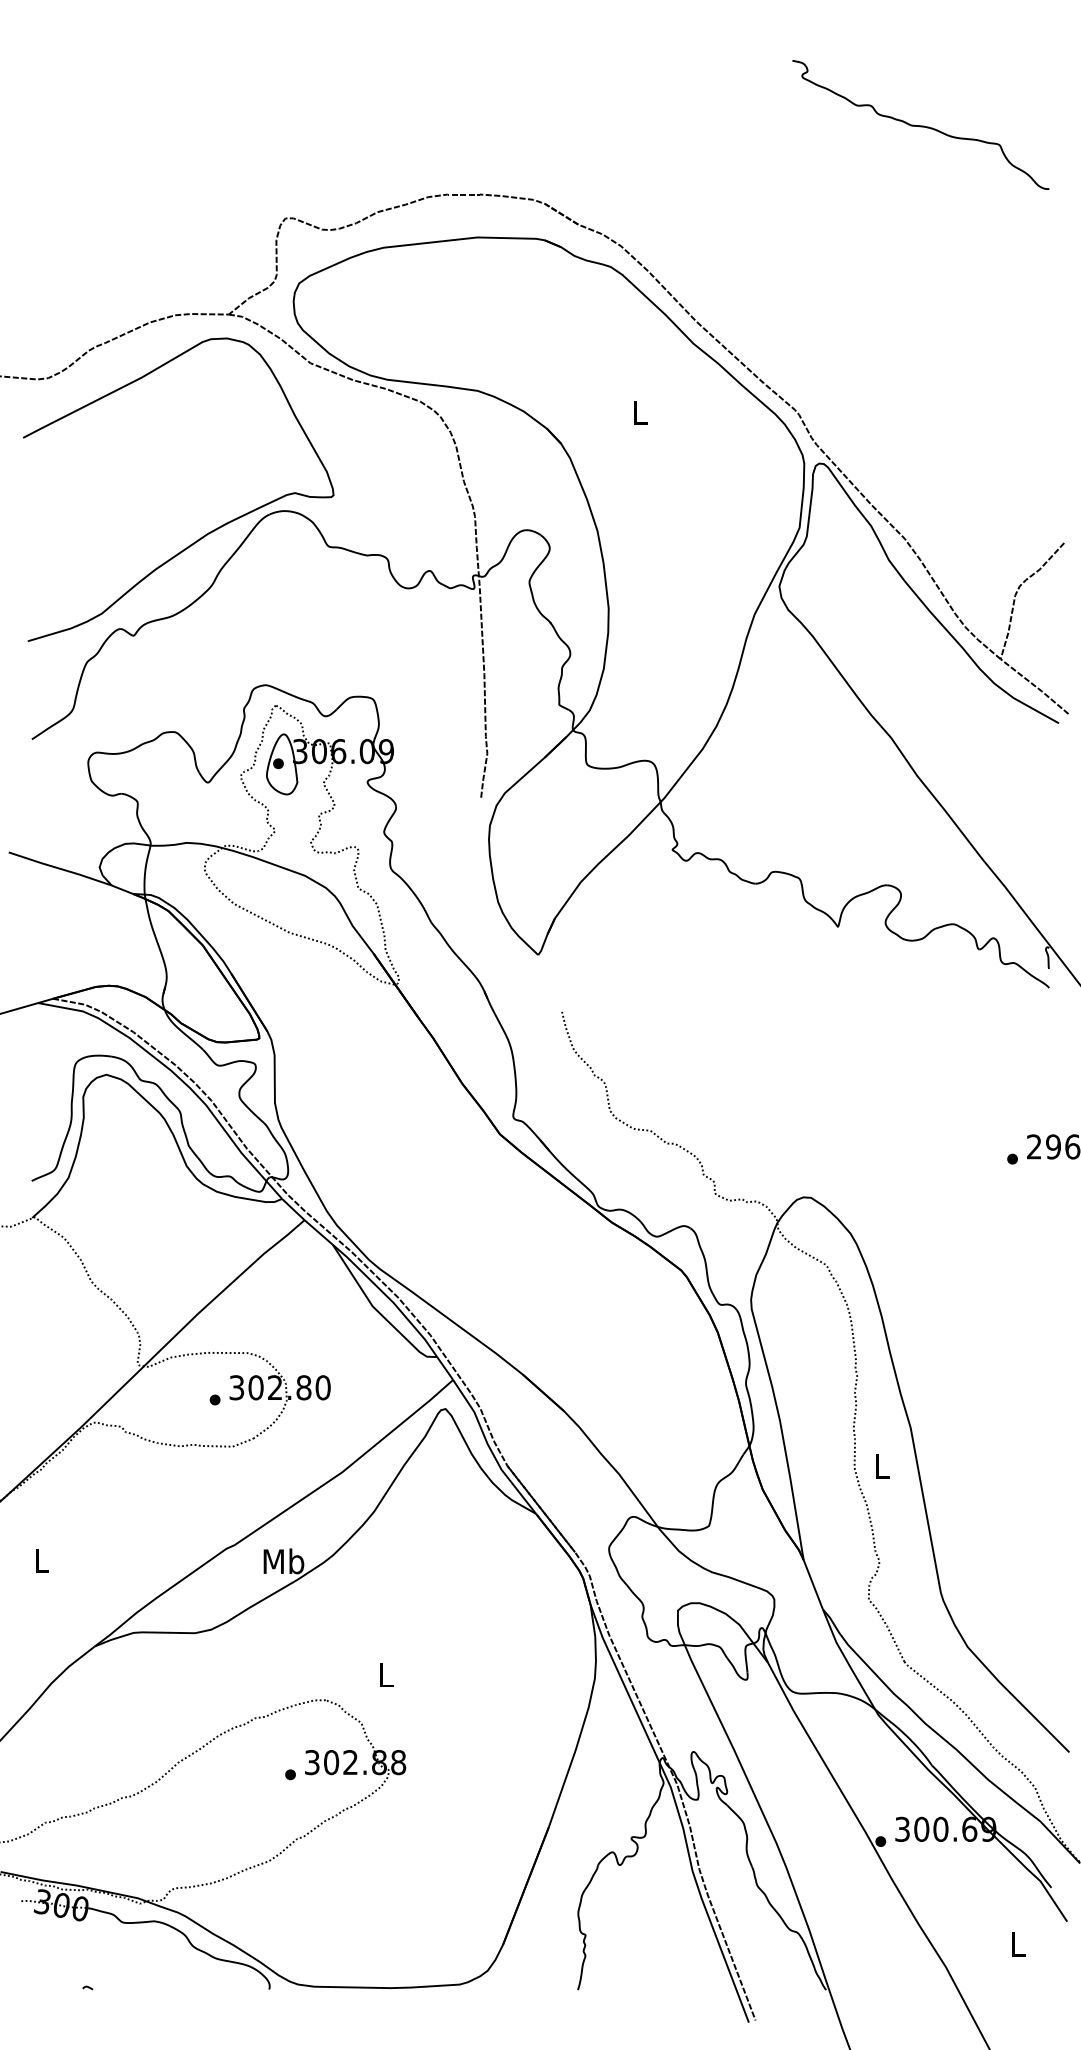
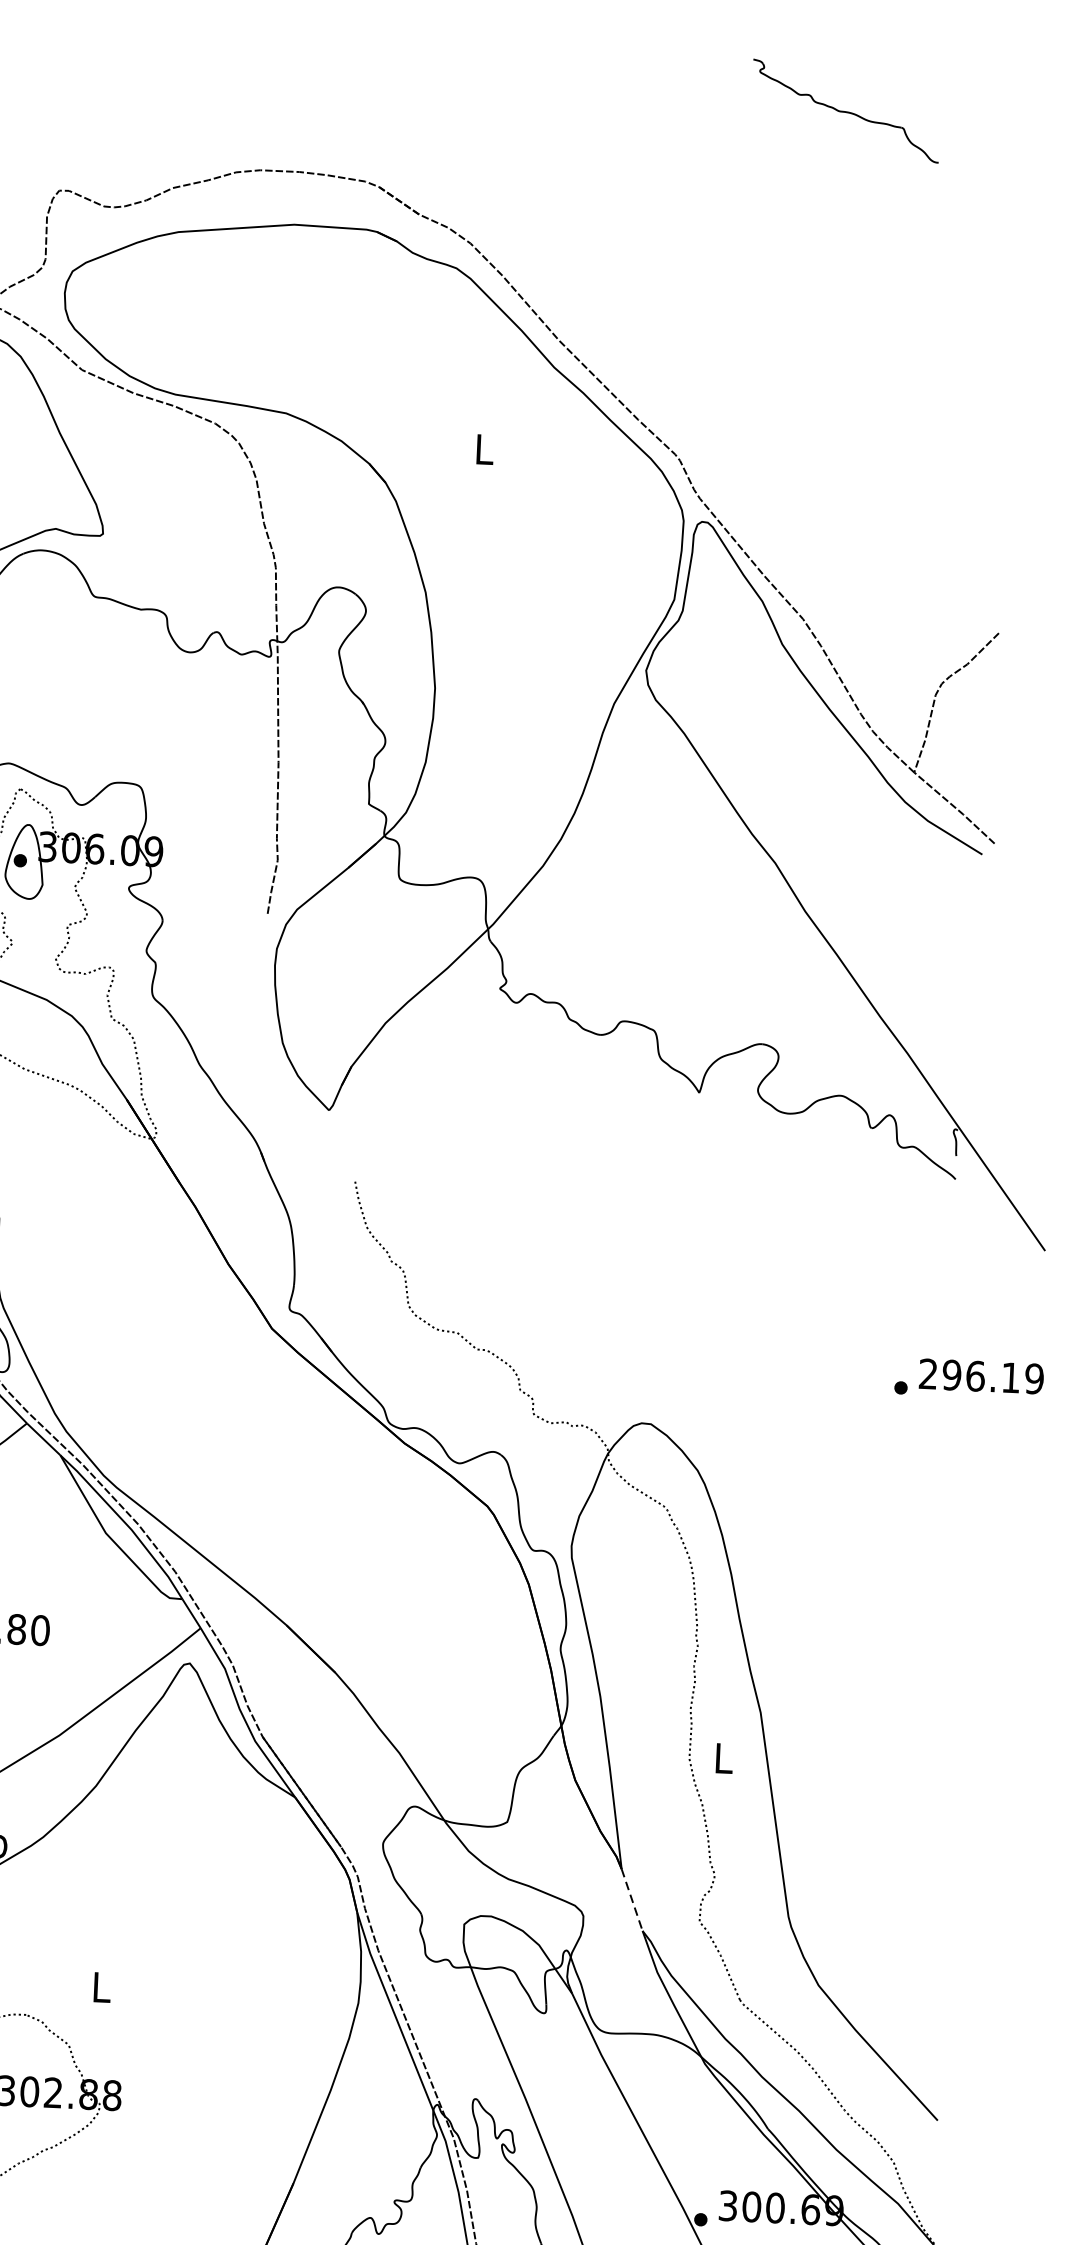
part: (920, 124) -> (845, 110), size x0.6
line: (813, 1584) -> (632, 1899), solid -> dashed

